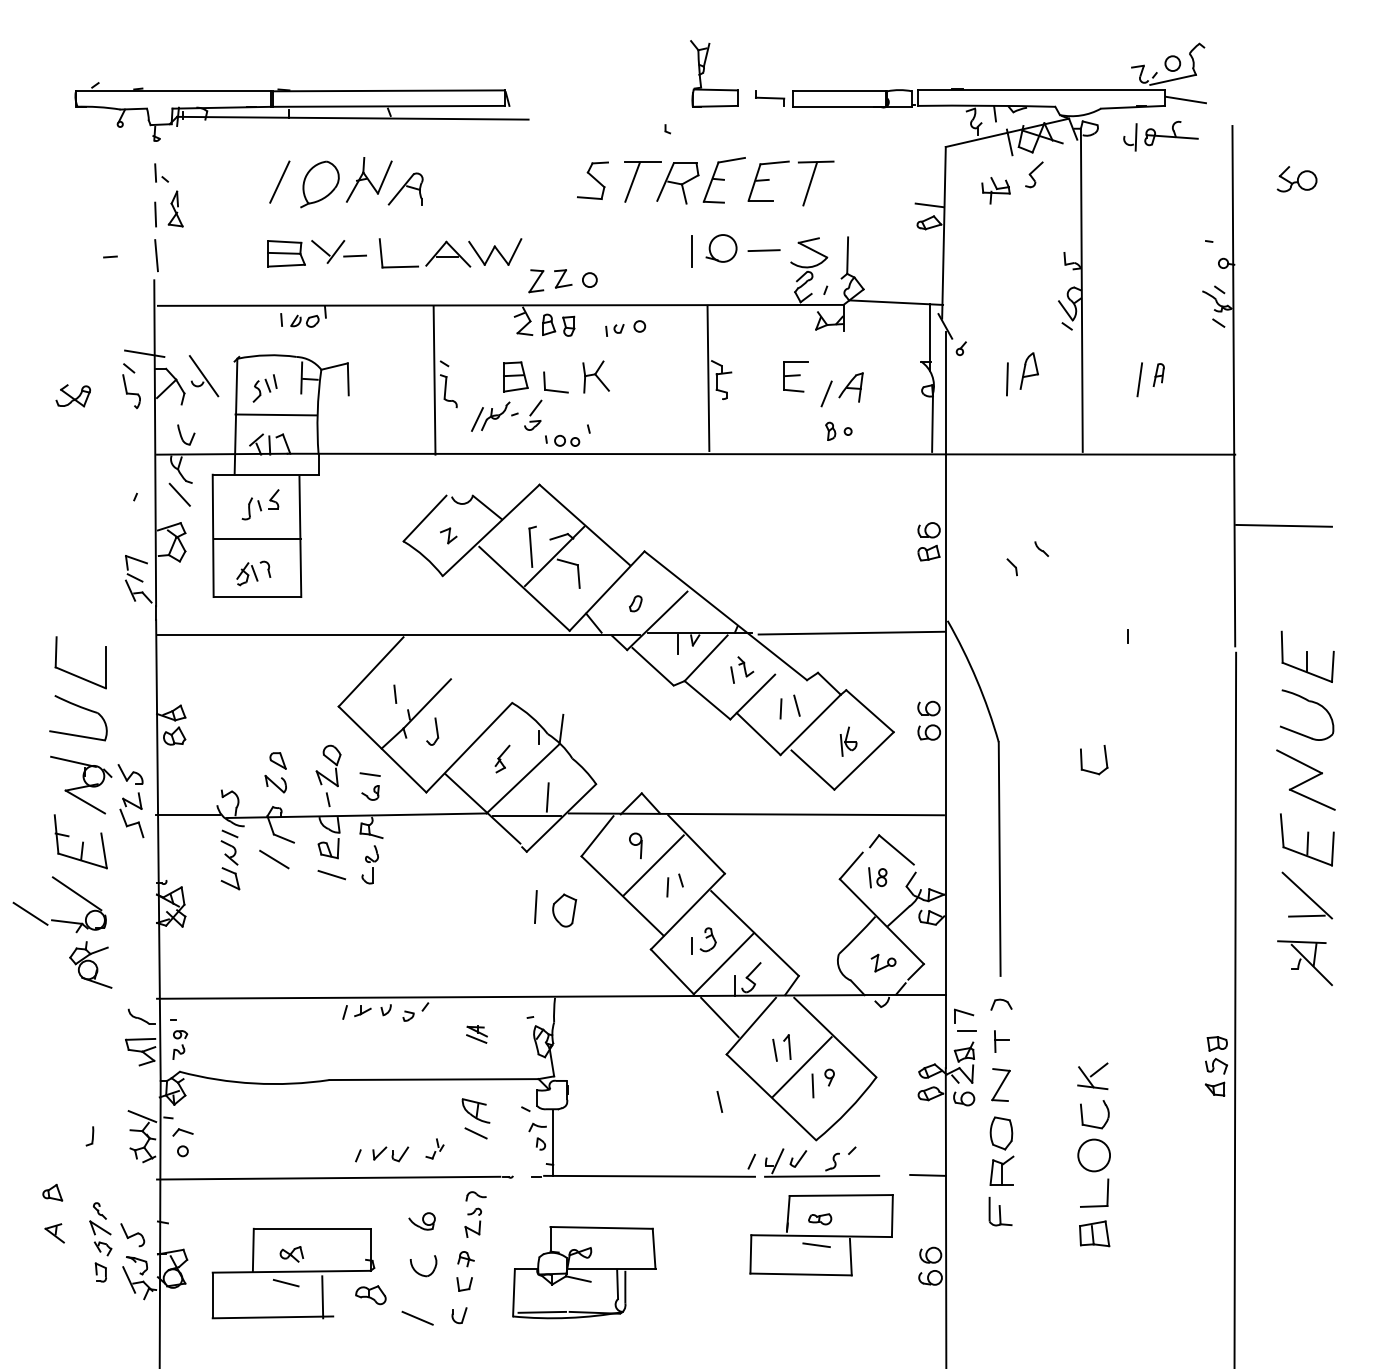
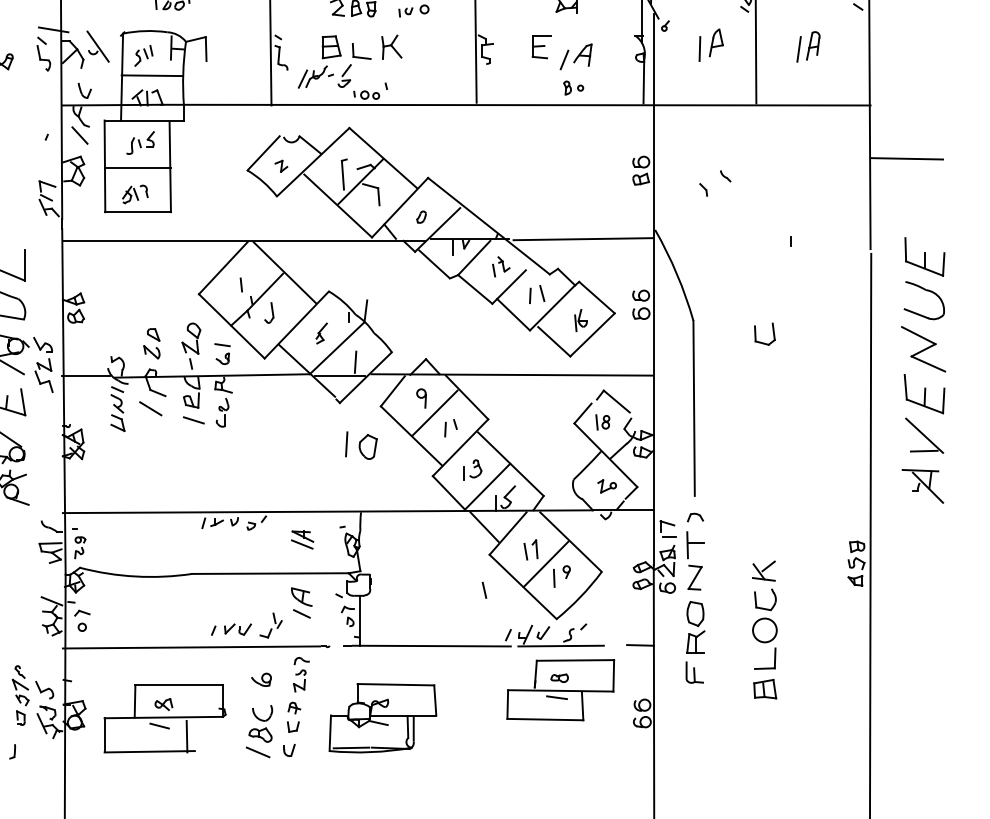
part: (1158, 374) -> (813, 45), size x1.67
line: (452, 677) -> (284, 272), added
part: (476, 1034) -> (302, 539), size x1.43
part: (1001, 1041) -> (695, 545), size x1.67
part: (89, 1136) -> (12, 751), moved
part: (434, 1148) -> (270, 625), size x1.67
part: (370, 1295) -> (260, 735), moved

